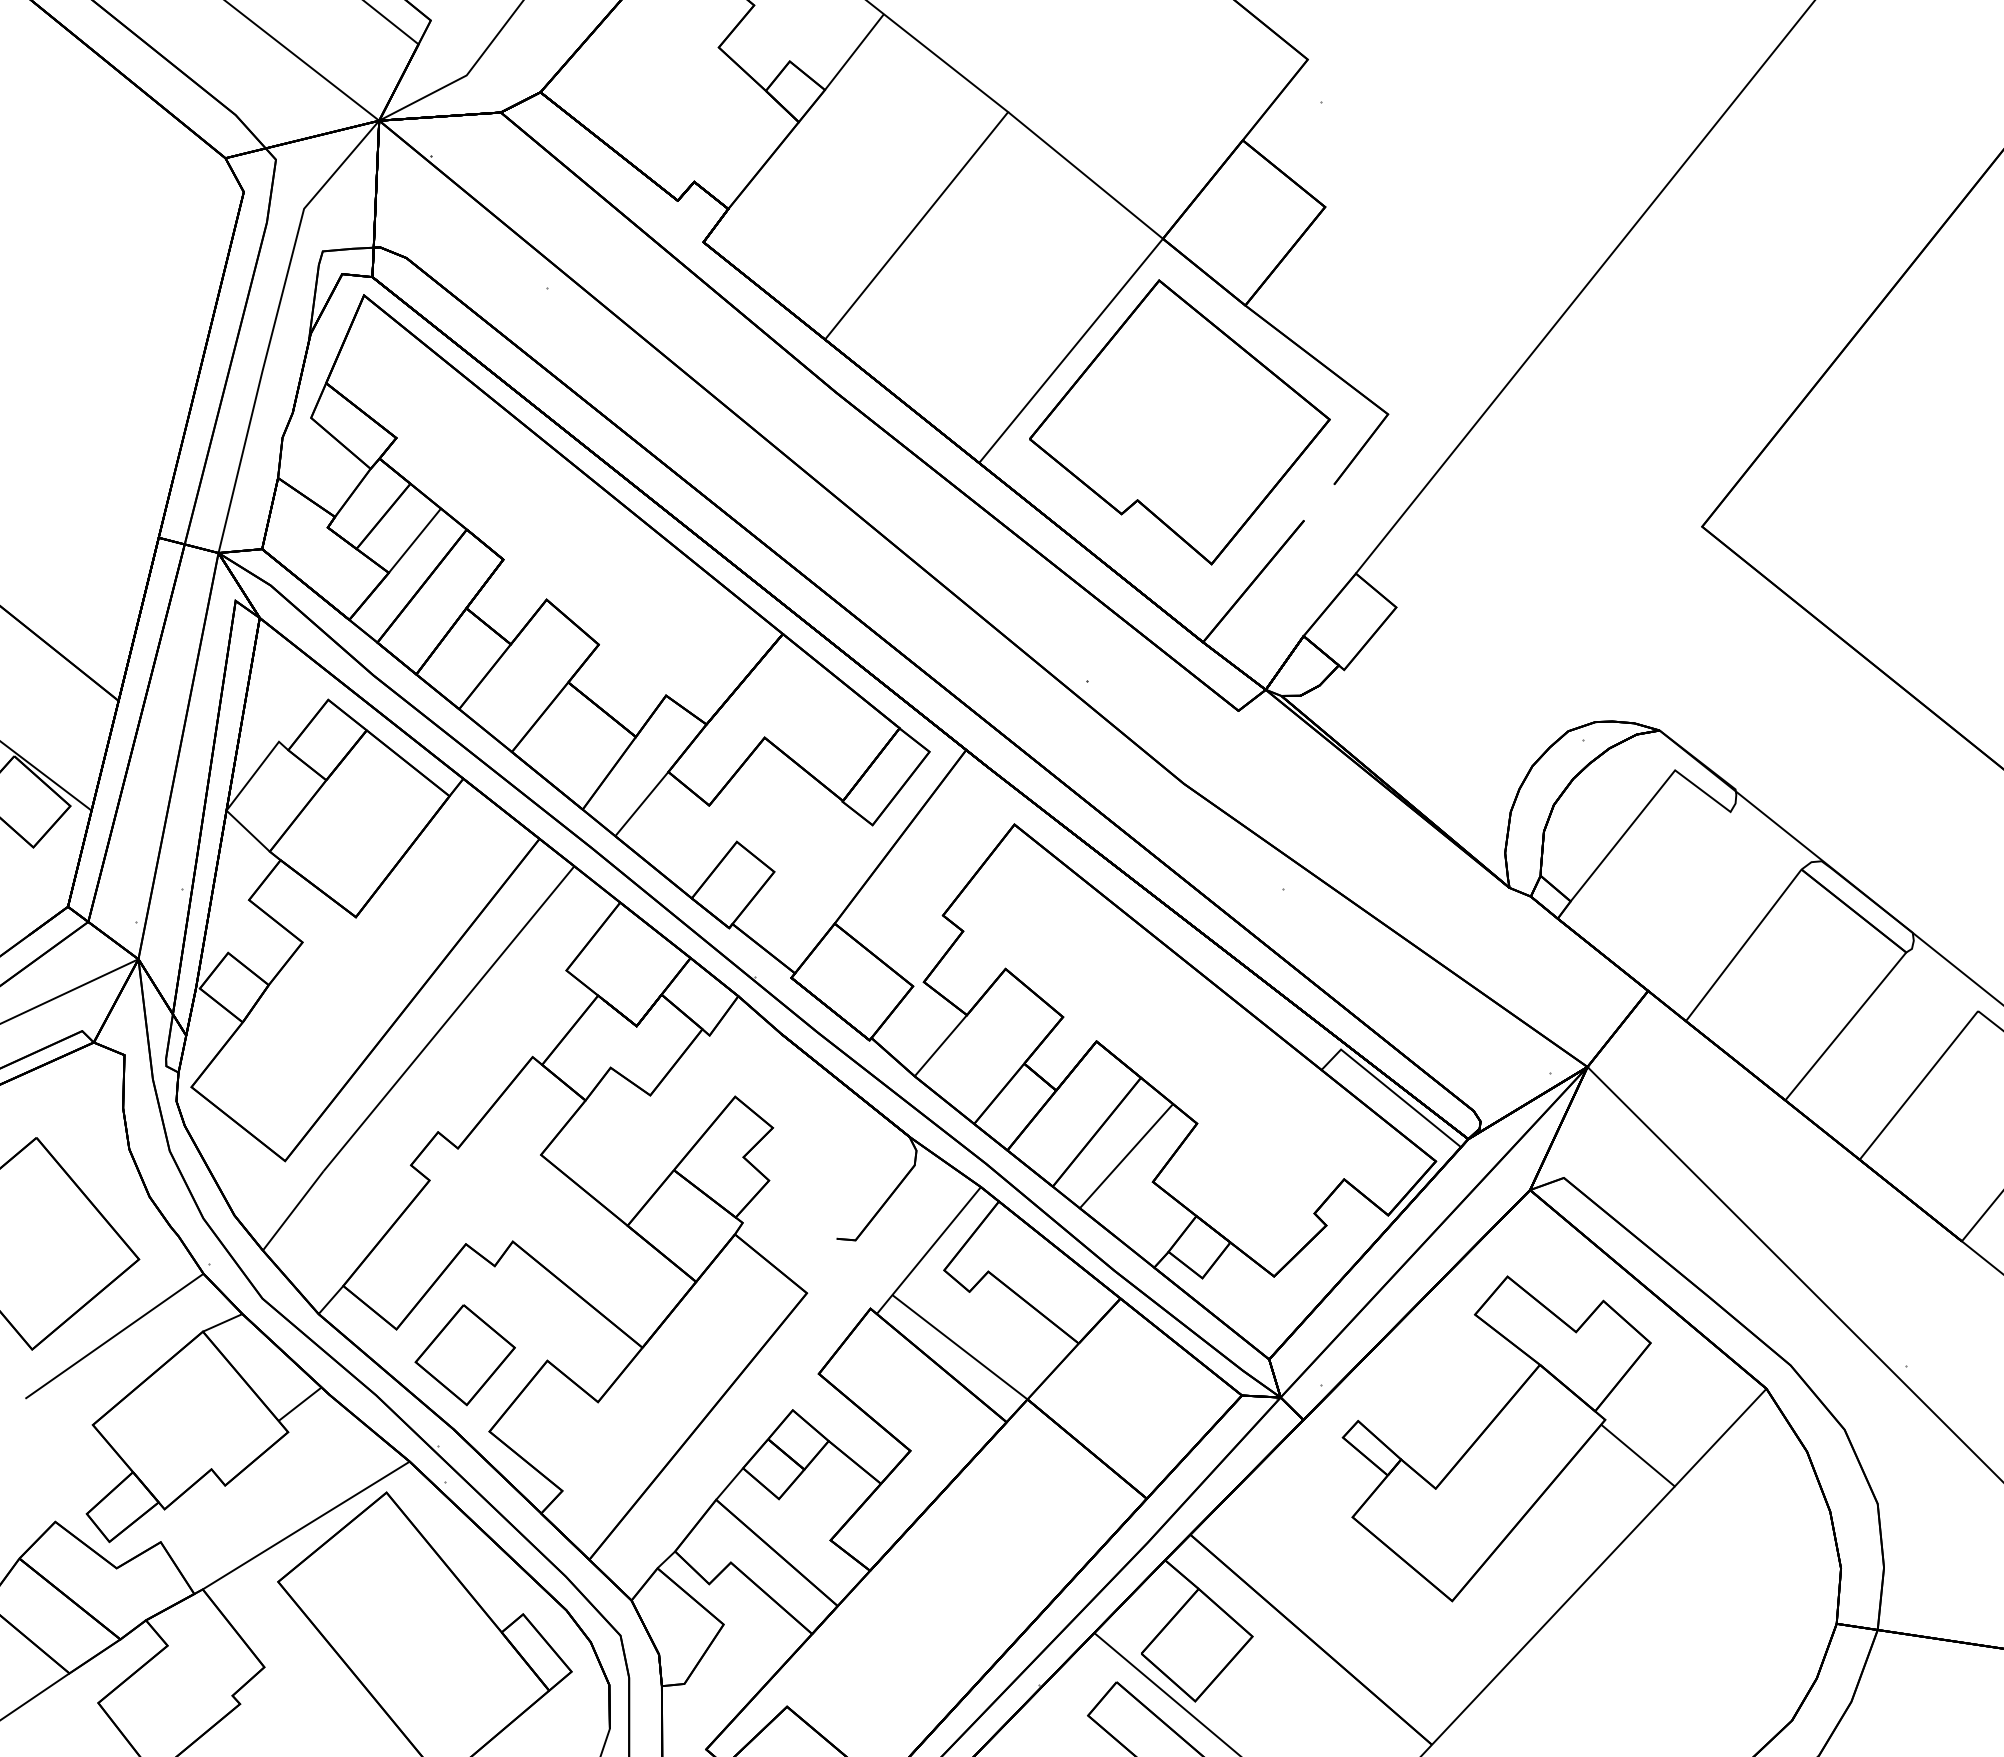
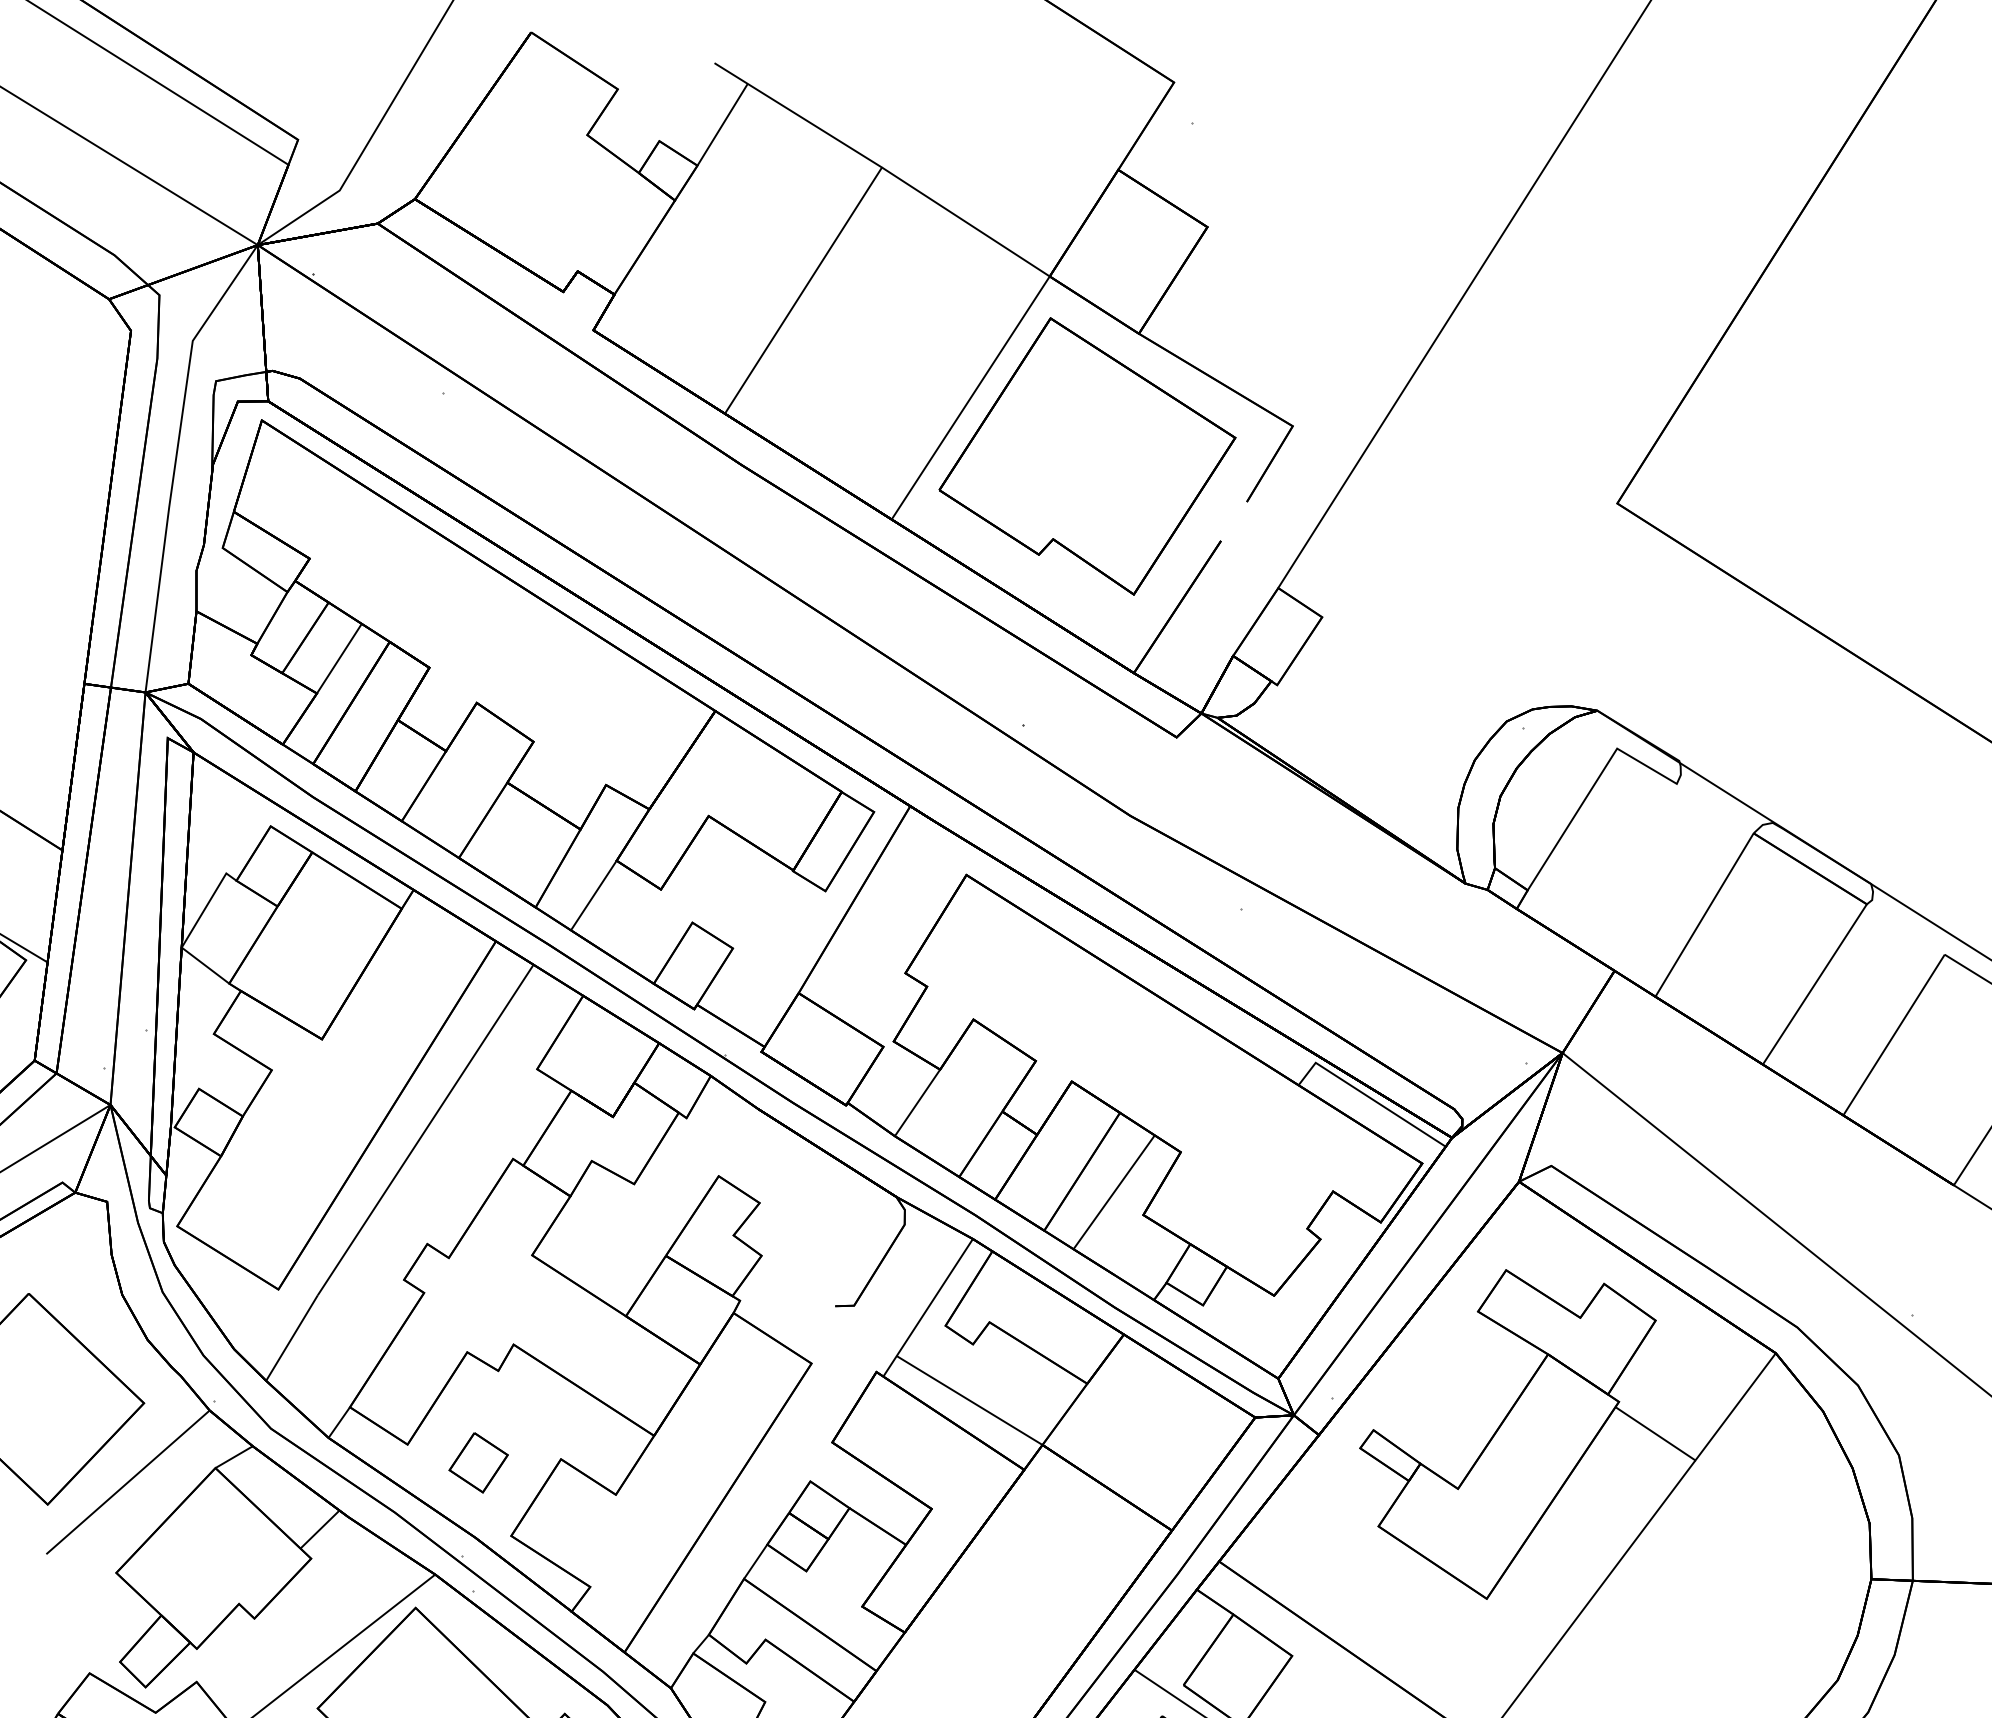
part: (464, 1355) -> (478, 1463), size x0.6

